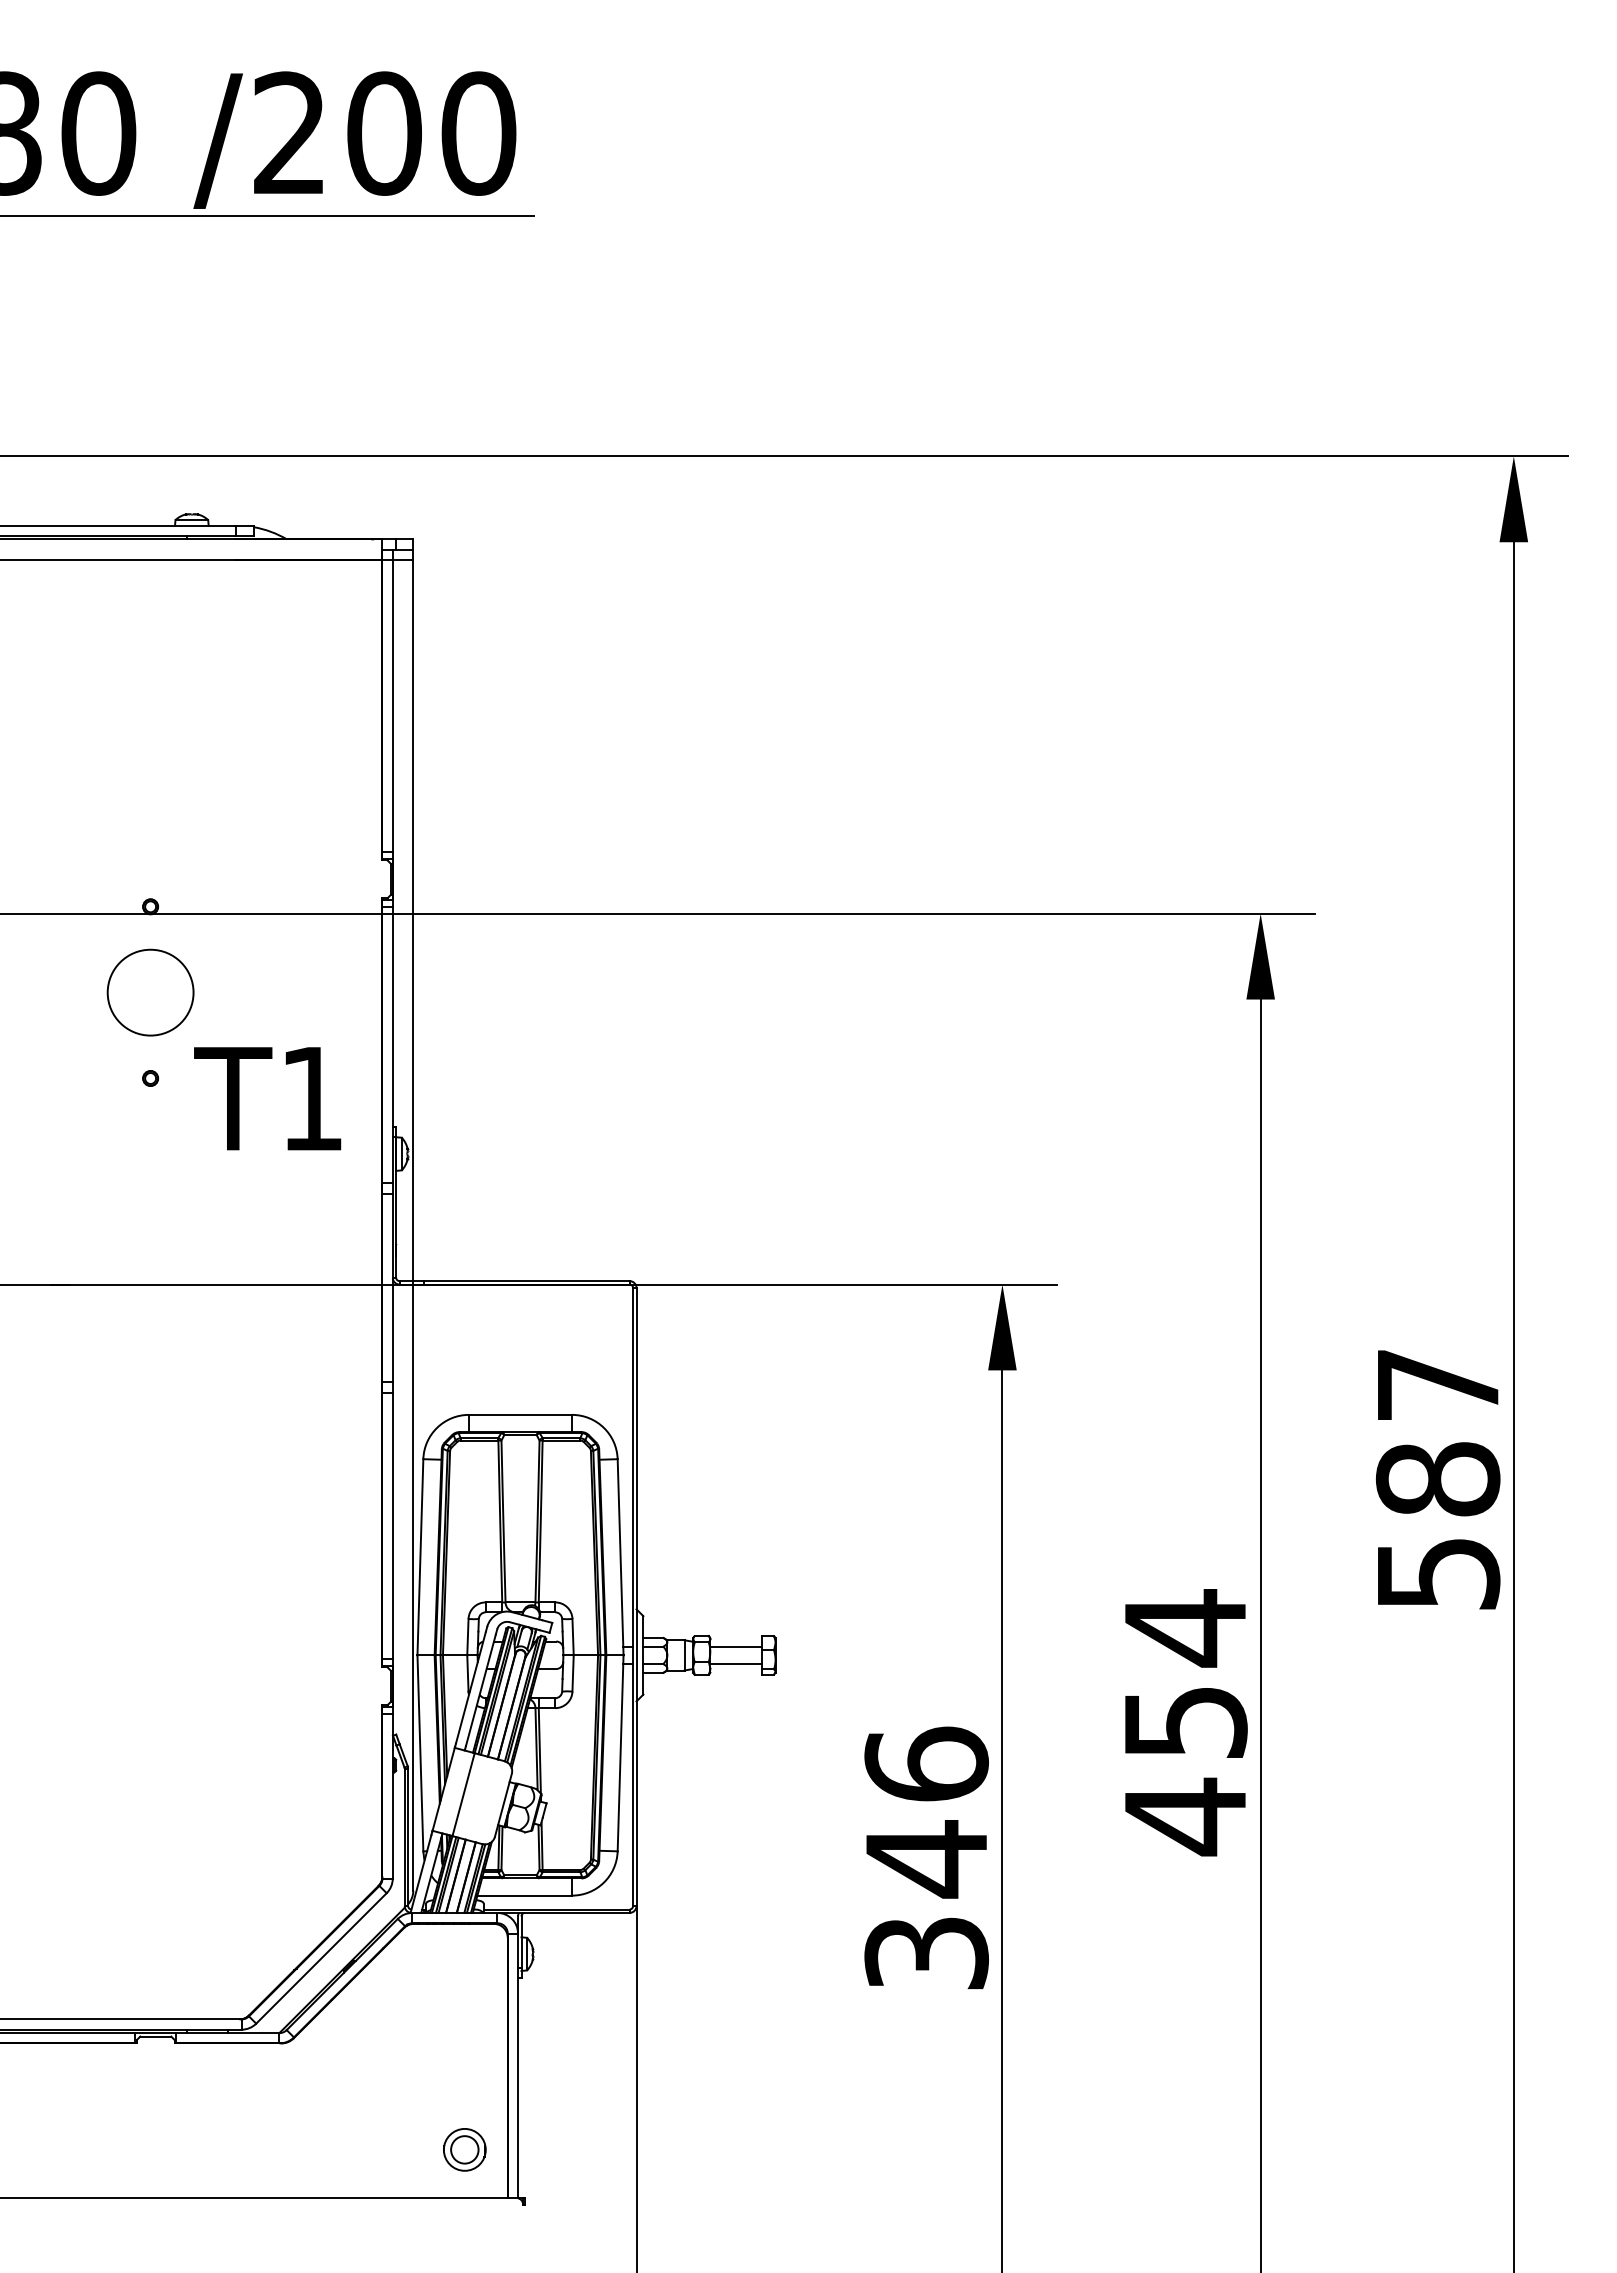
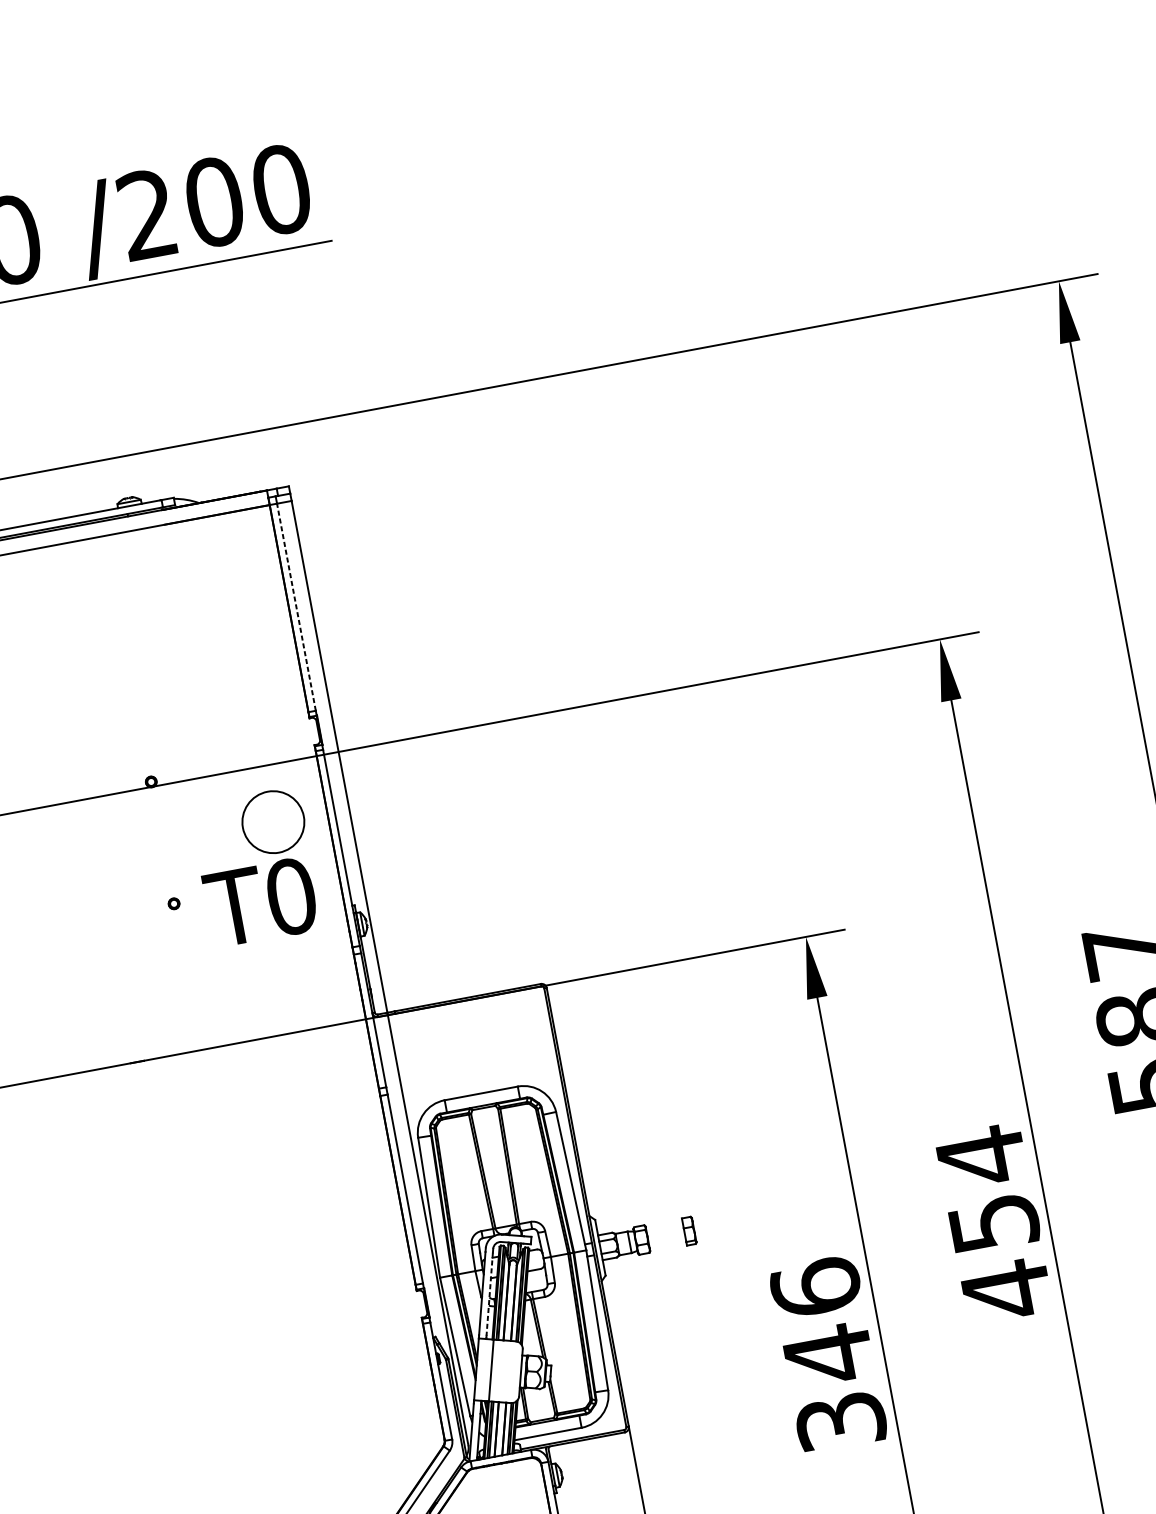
line: (392, 705) -> (296, 606), solid -> dashed
circle: (150, 992) -> (273, 822), moved
text: (312, 1098) -> (291, 896), T1 -> T0
line: (735, 1646) -> (664, 1229), removed
line: (735, 1663) -> (666, 1241), removed
line: (480, 1690) -> (489, 1294), solid -> dashed

